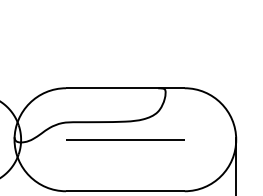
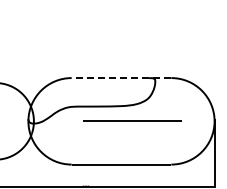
line: (125, 88) -> (121, 78), solid -> dashed
line: (125, 138) -> (132, 120), moved

